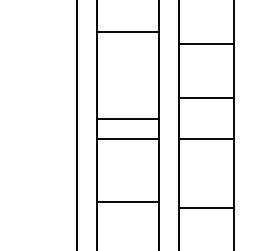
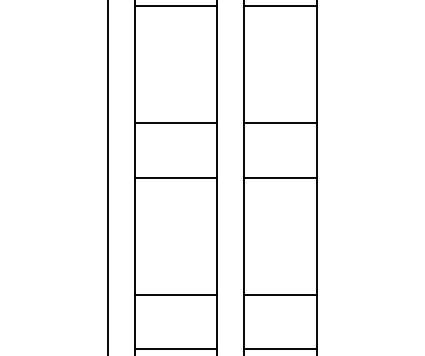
line: (127, 32) -> (175, 6), moved
line: (205, 44) -> (279, 6), moved
line: (127, 118) -> (175, 123), moved
line: (127, 201) -> (175, 294), moved
line: (205, 207) -> (279, 294), moved

